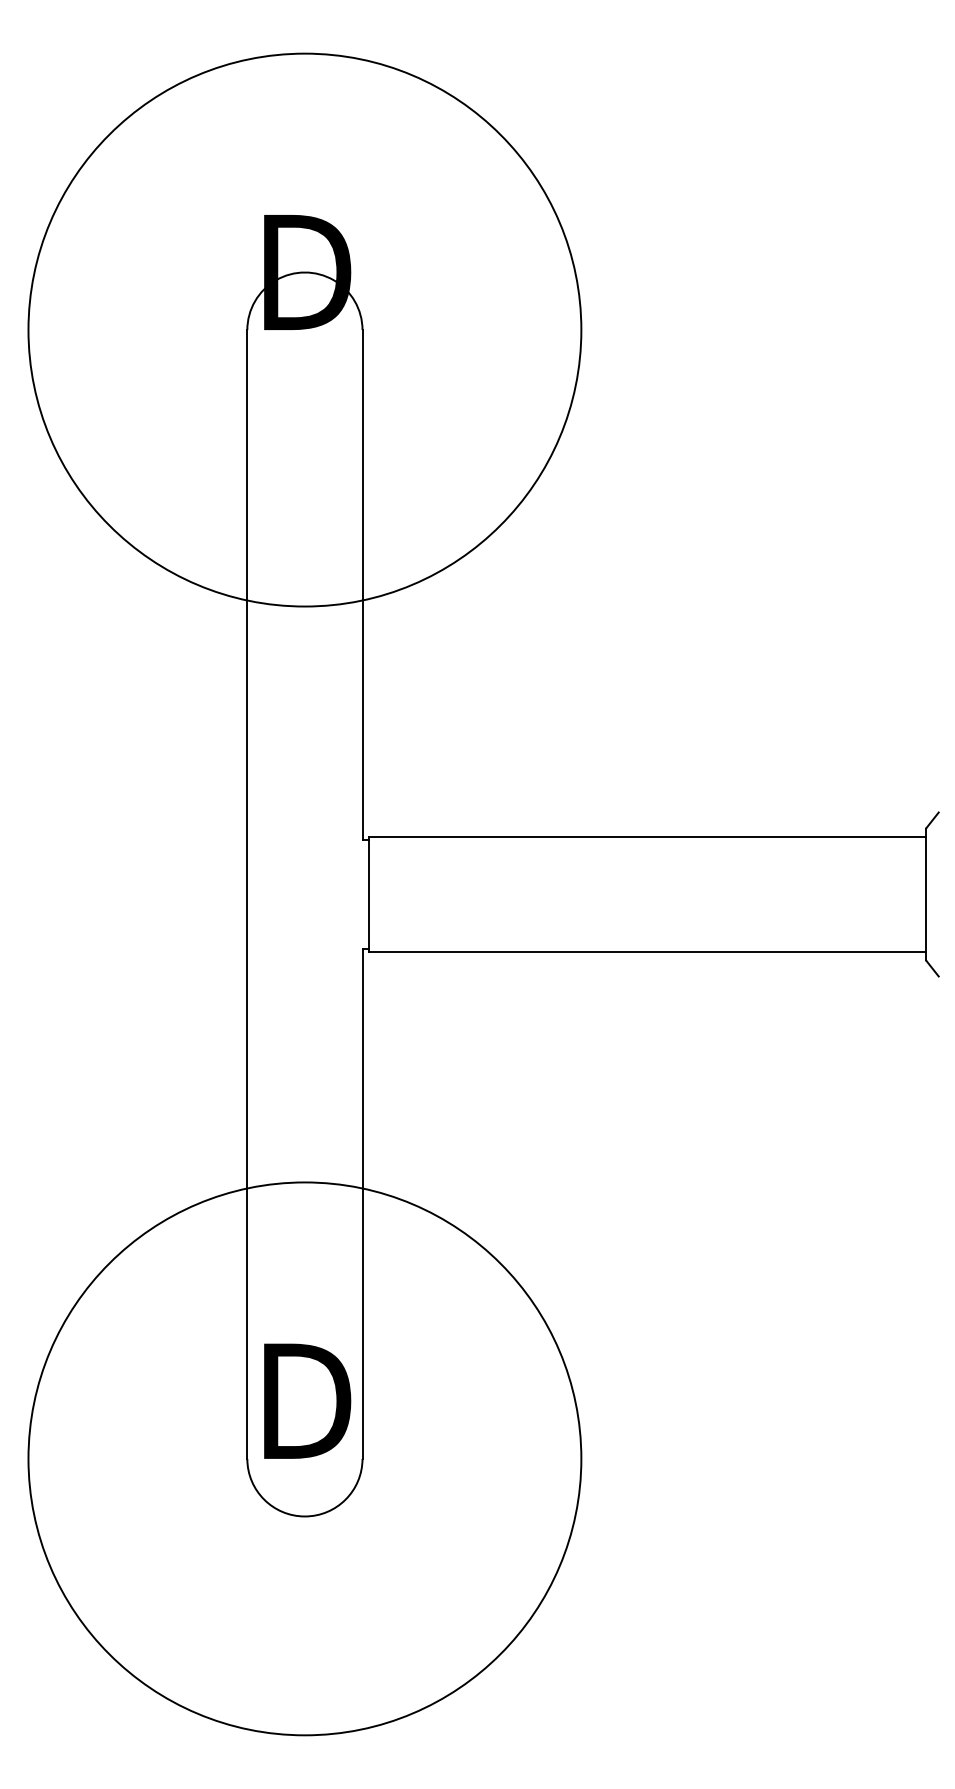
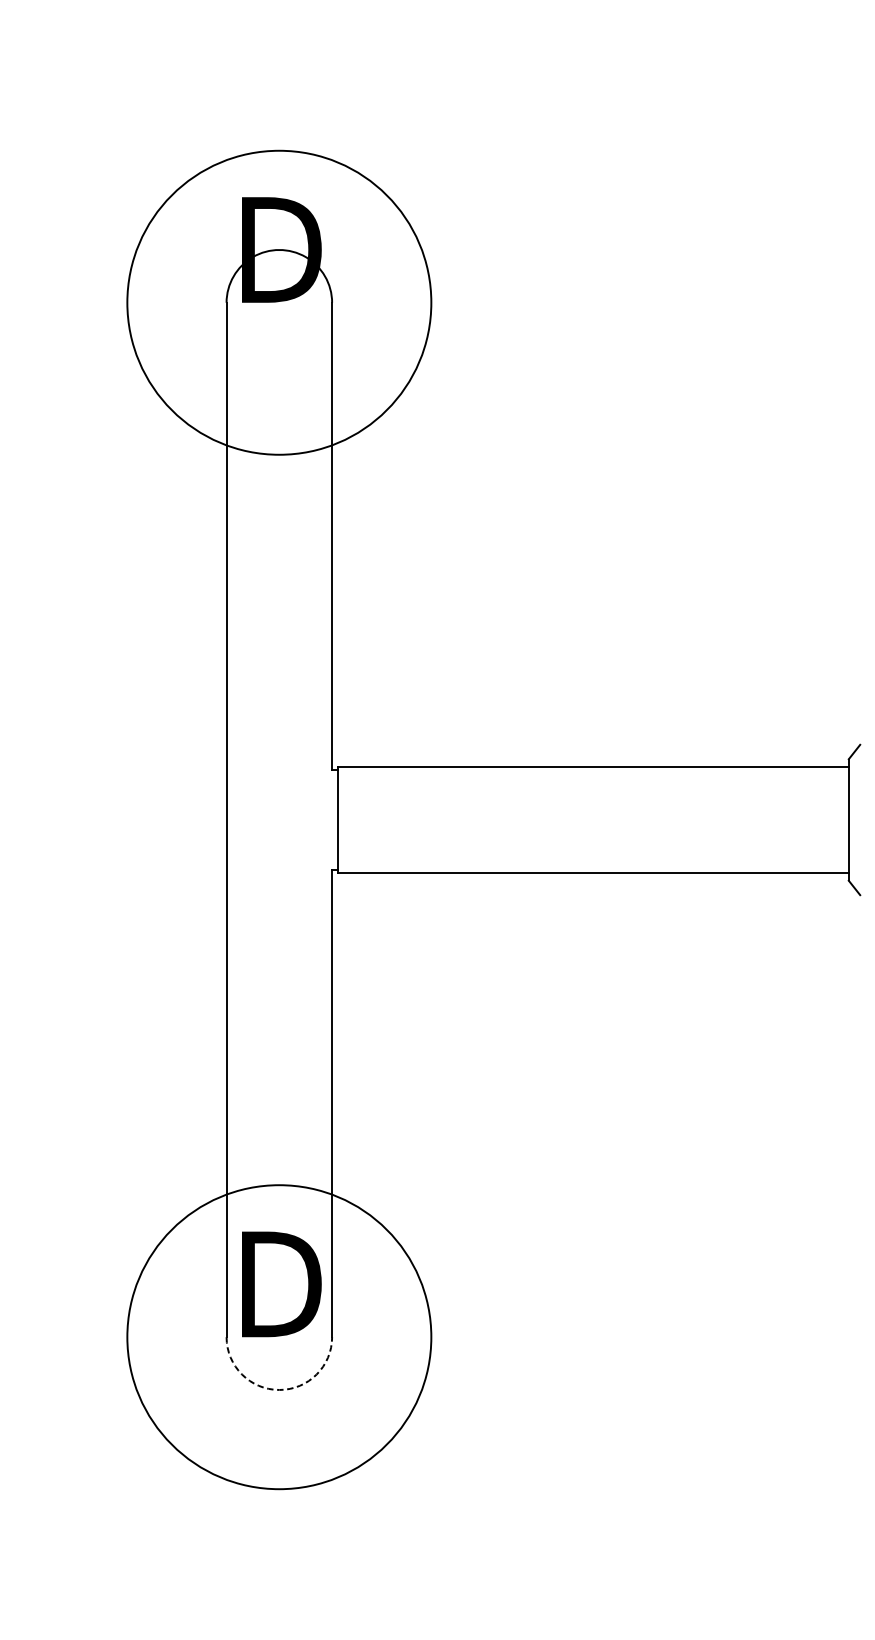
circle: (304, 329) -> (278, 302), size x0.6
circle: (304, 1458) -> (278, 1336), size x0.6
arc: (304, 1516) -> (278, 1390), solid -> dashed

